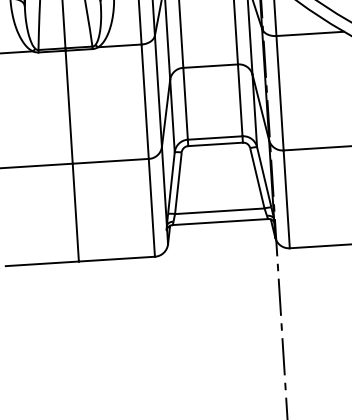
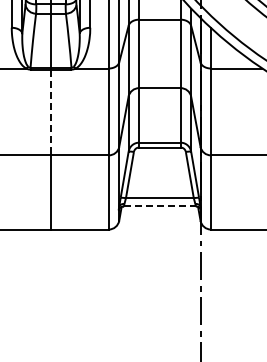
line: (69, 107) -> (51, 112), solid -> dashed
line: (221, 222) -> (160, 206), solid -> dashed

